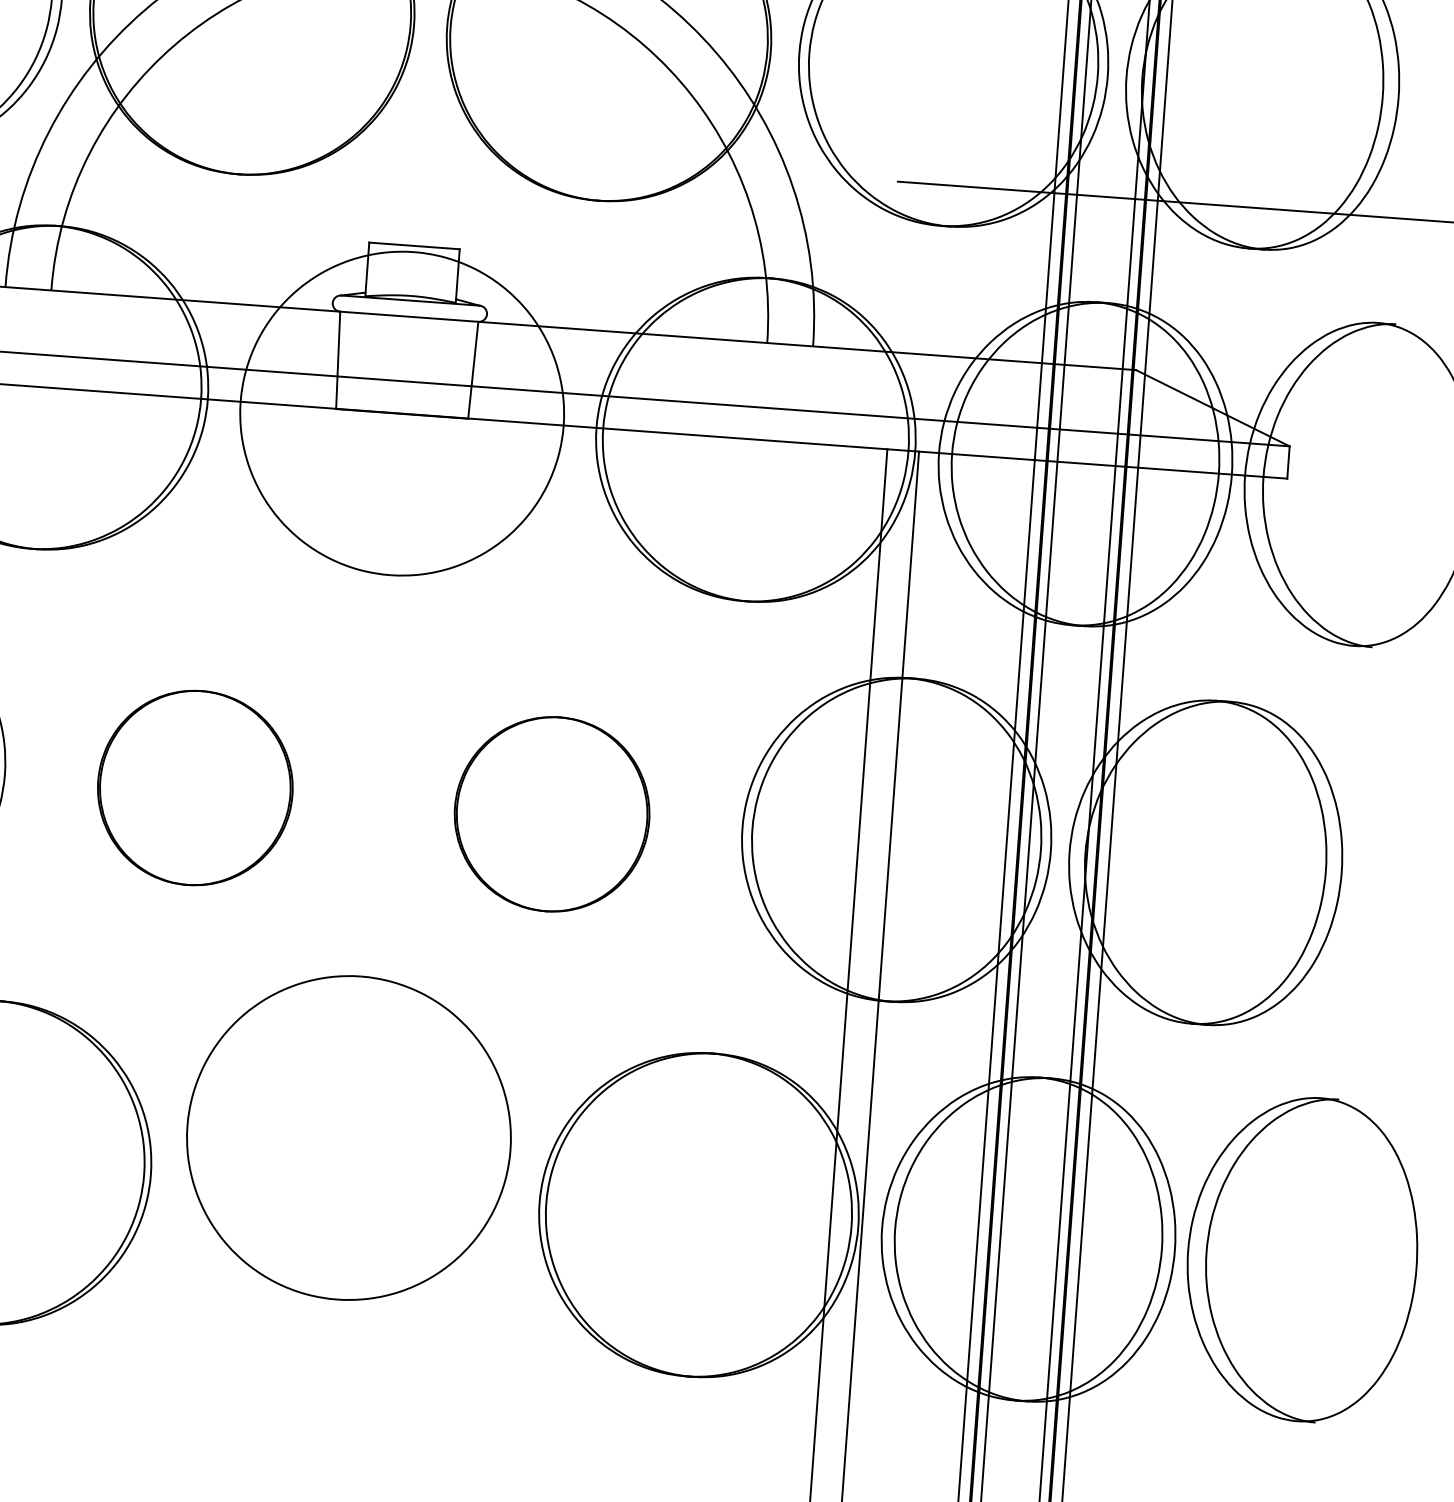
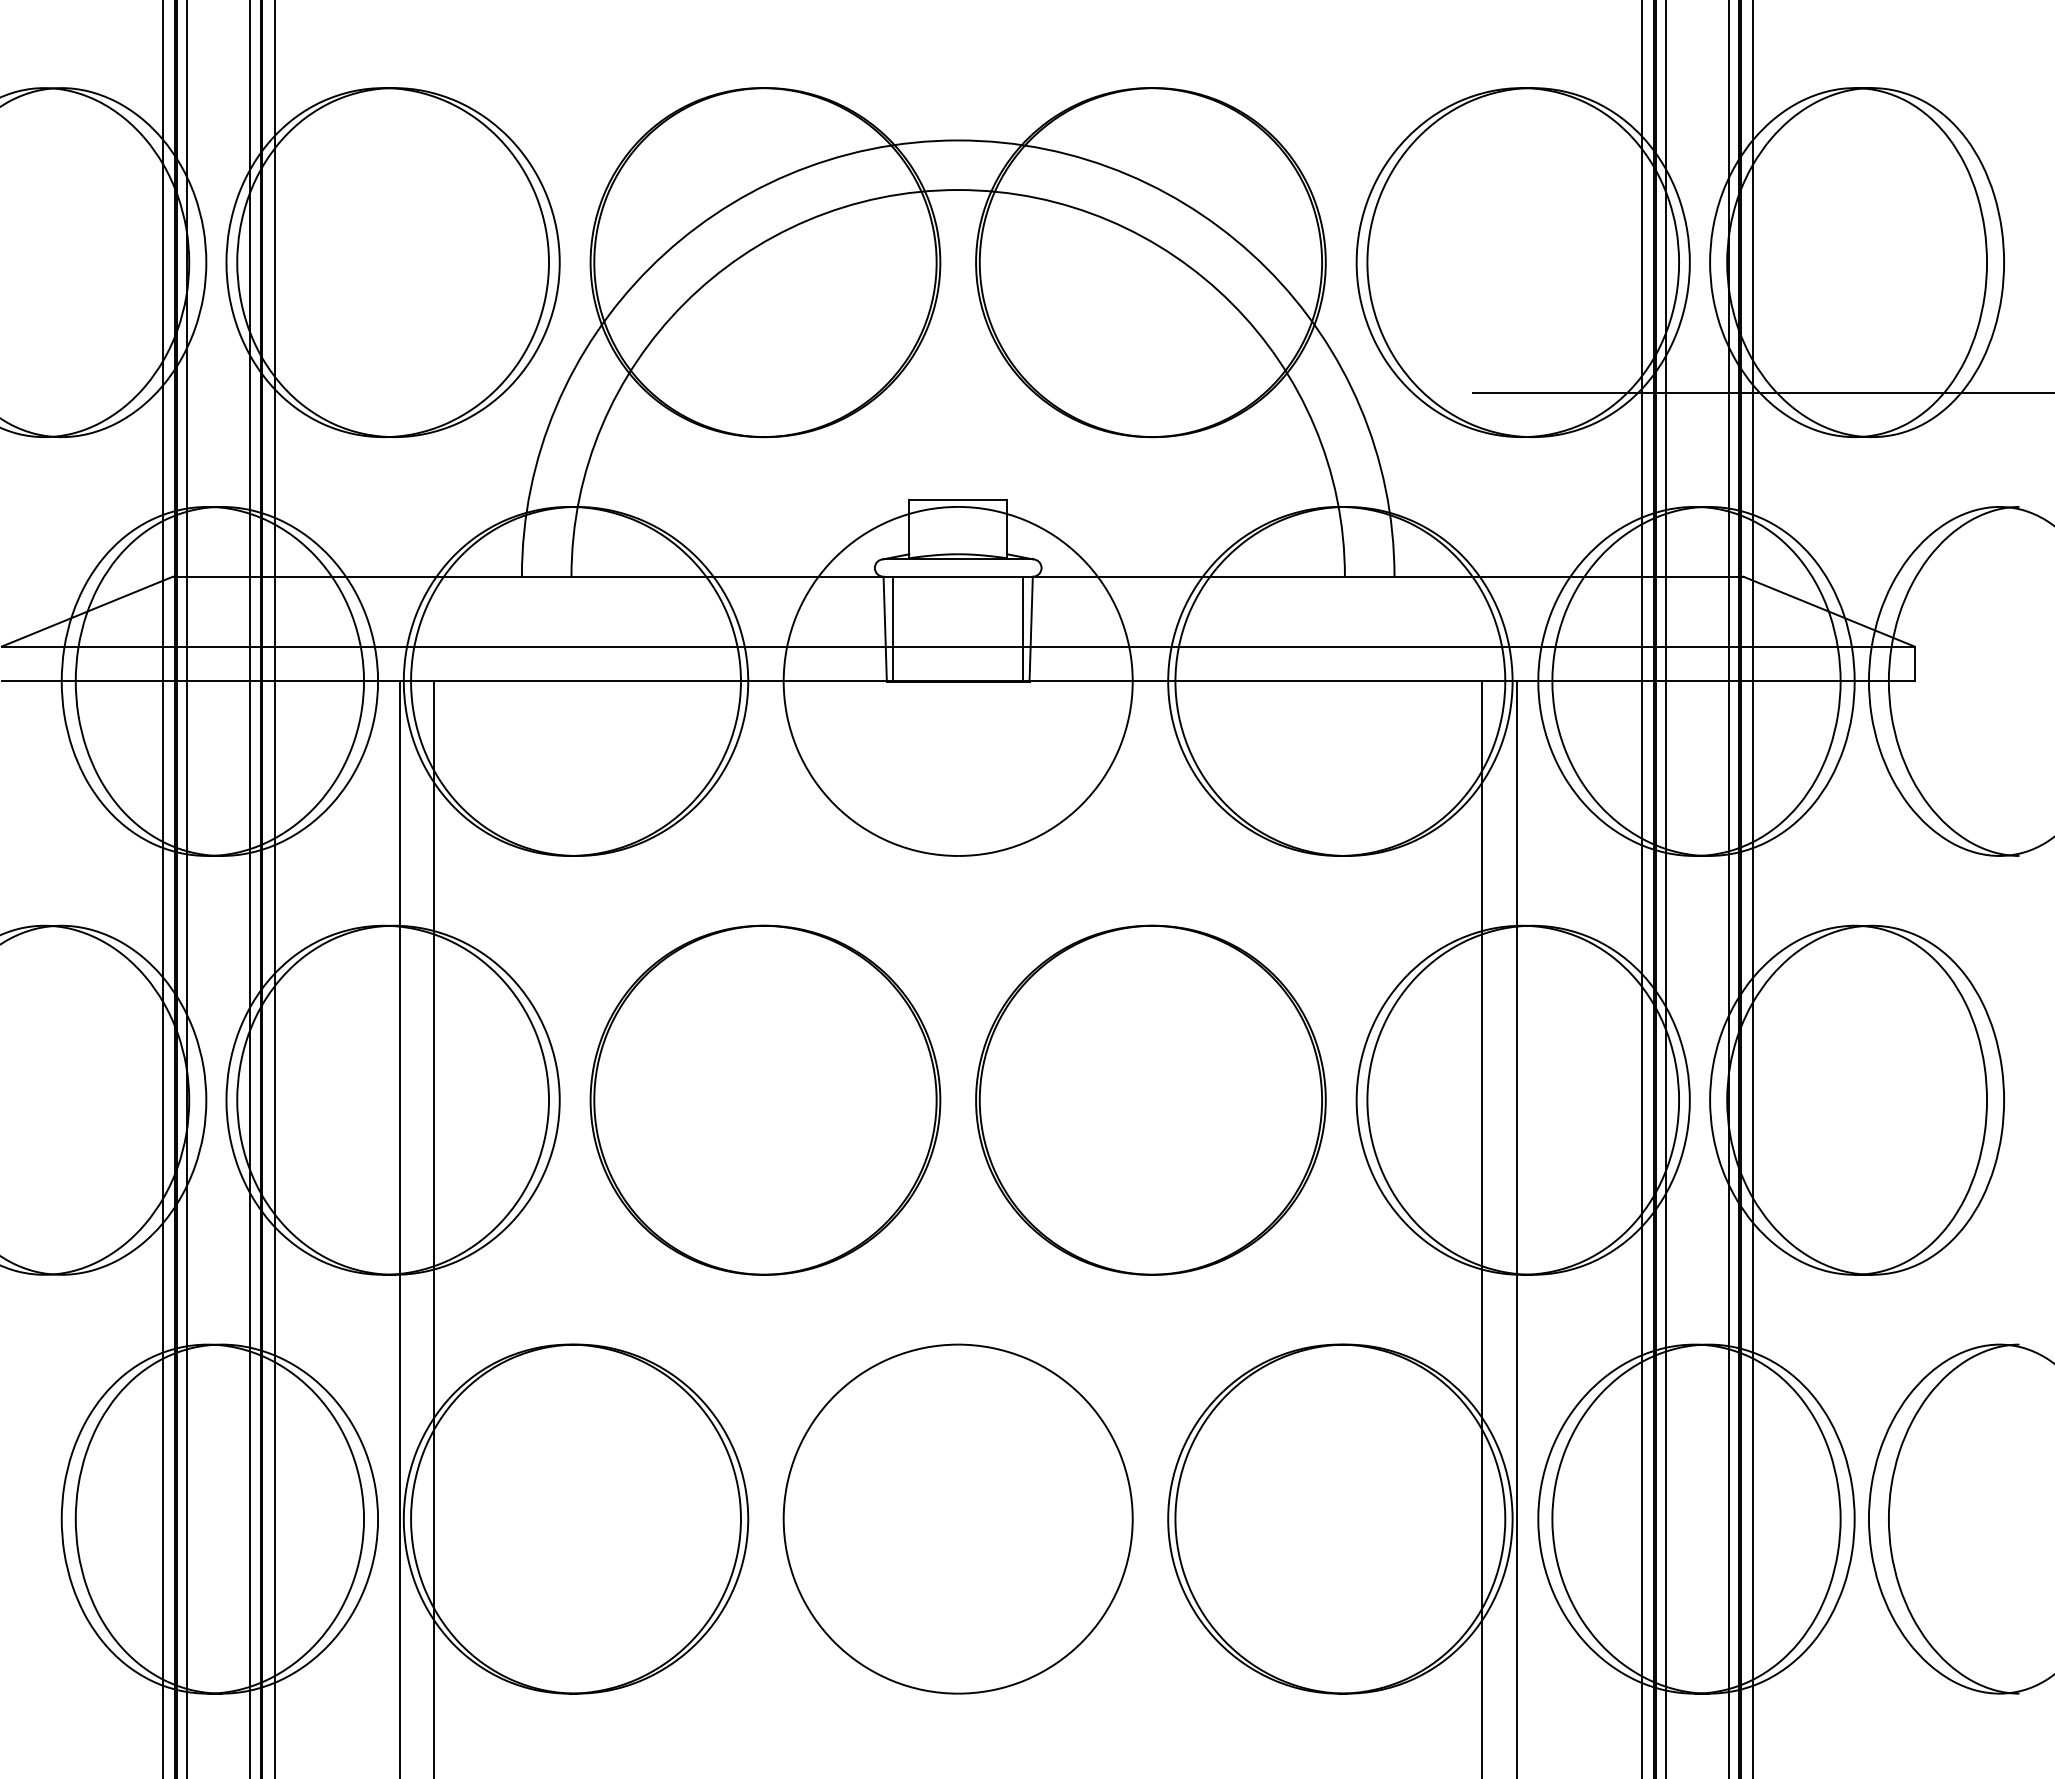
line: (345, 360) -> (893, 628), added
line: (466, 369) -> (1023, 628), added
part: (195, 787) -> (765, 1099), size x1.67
part: (551, 813) -> (1150, 1099), size x1.67
part: (348, 1137) -> (957, 1518), moved

